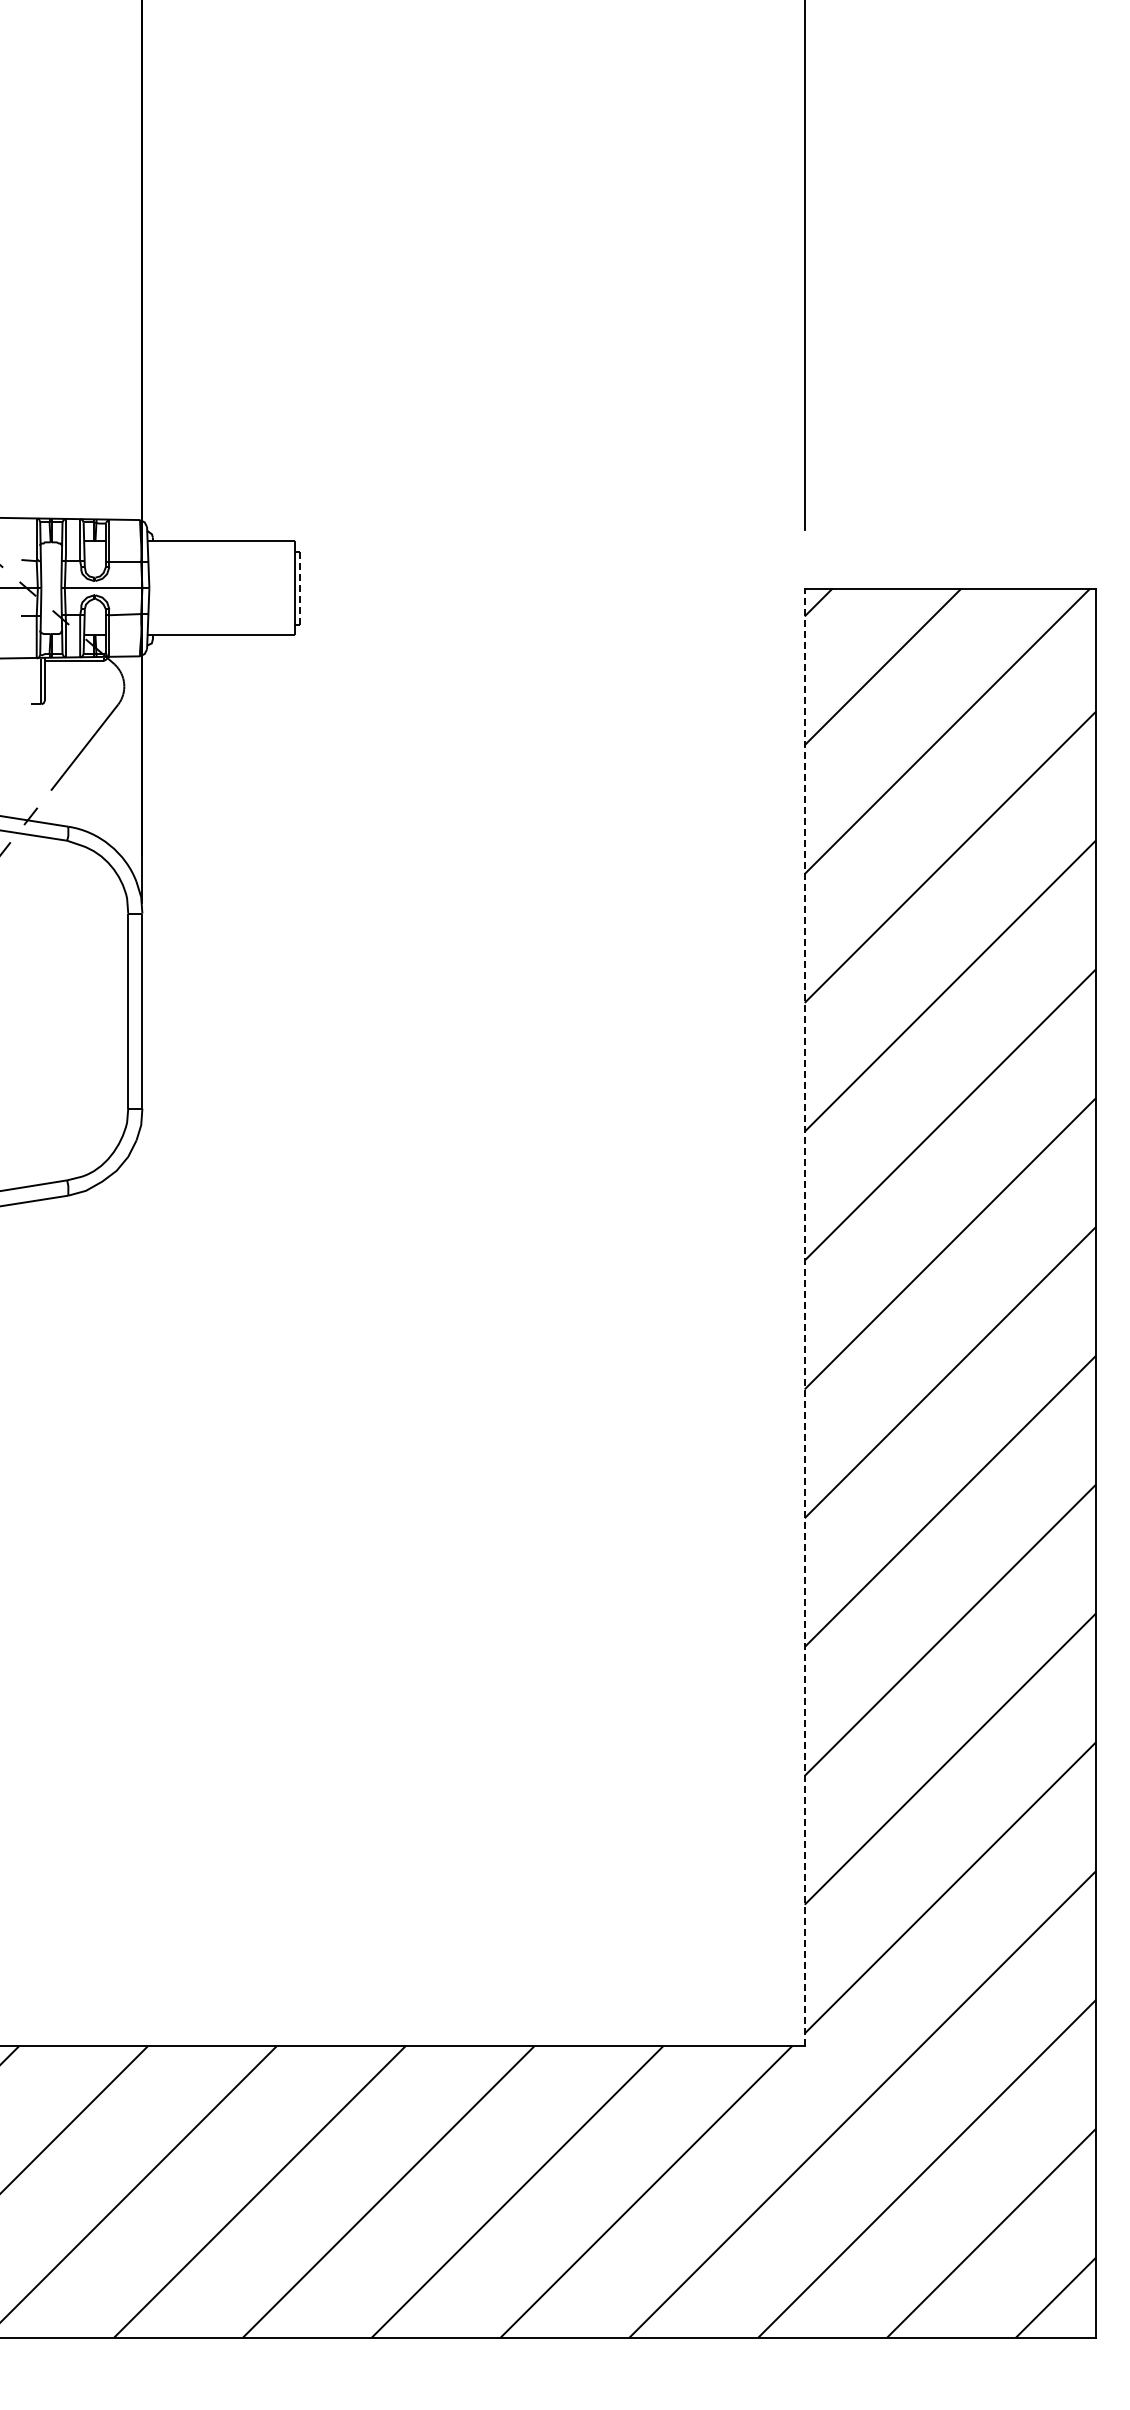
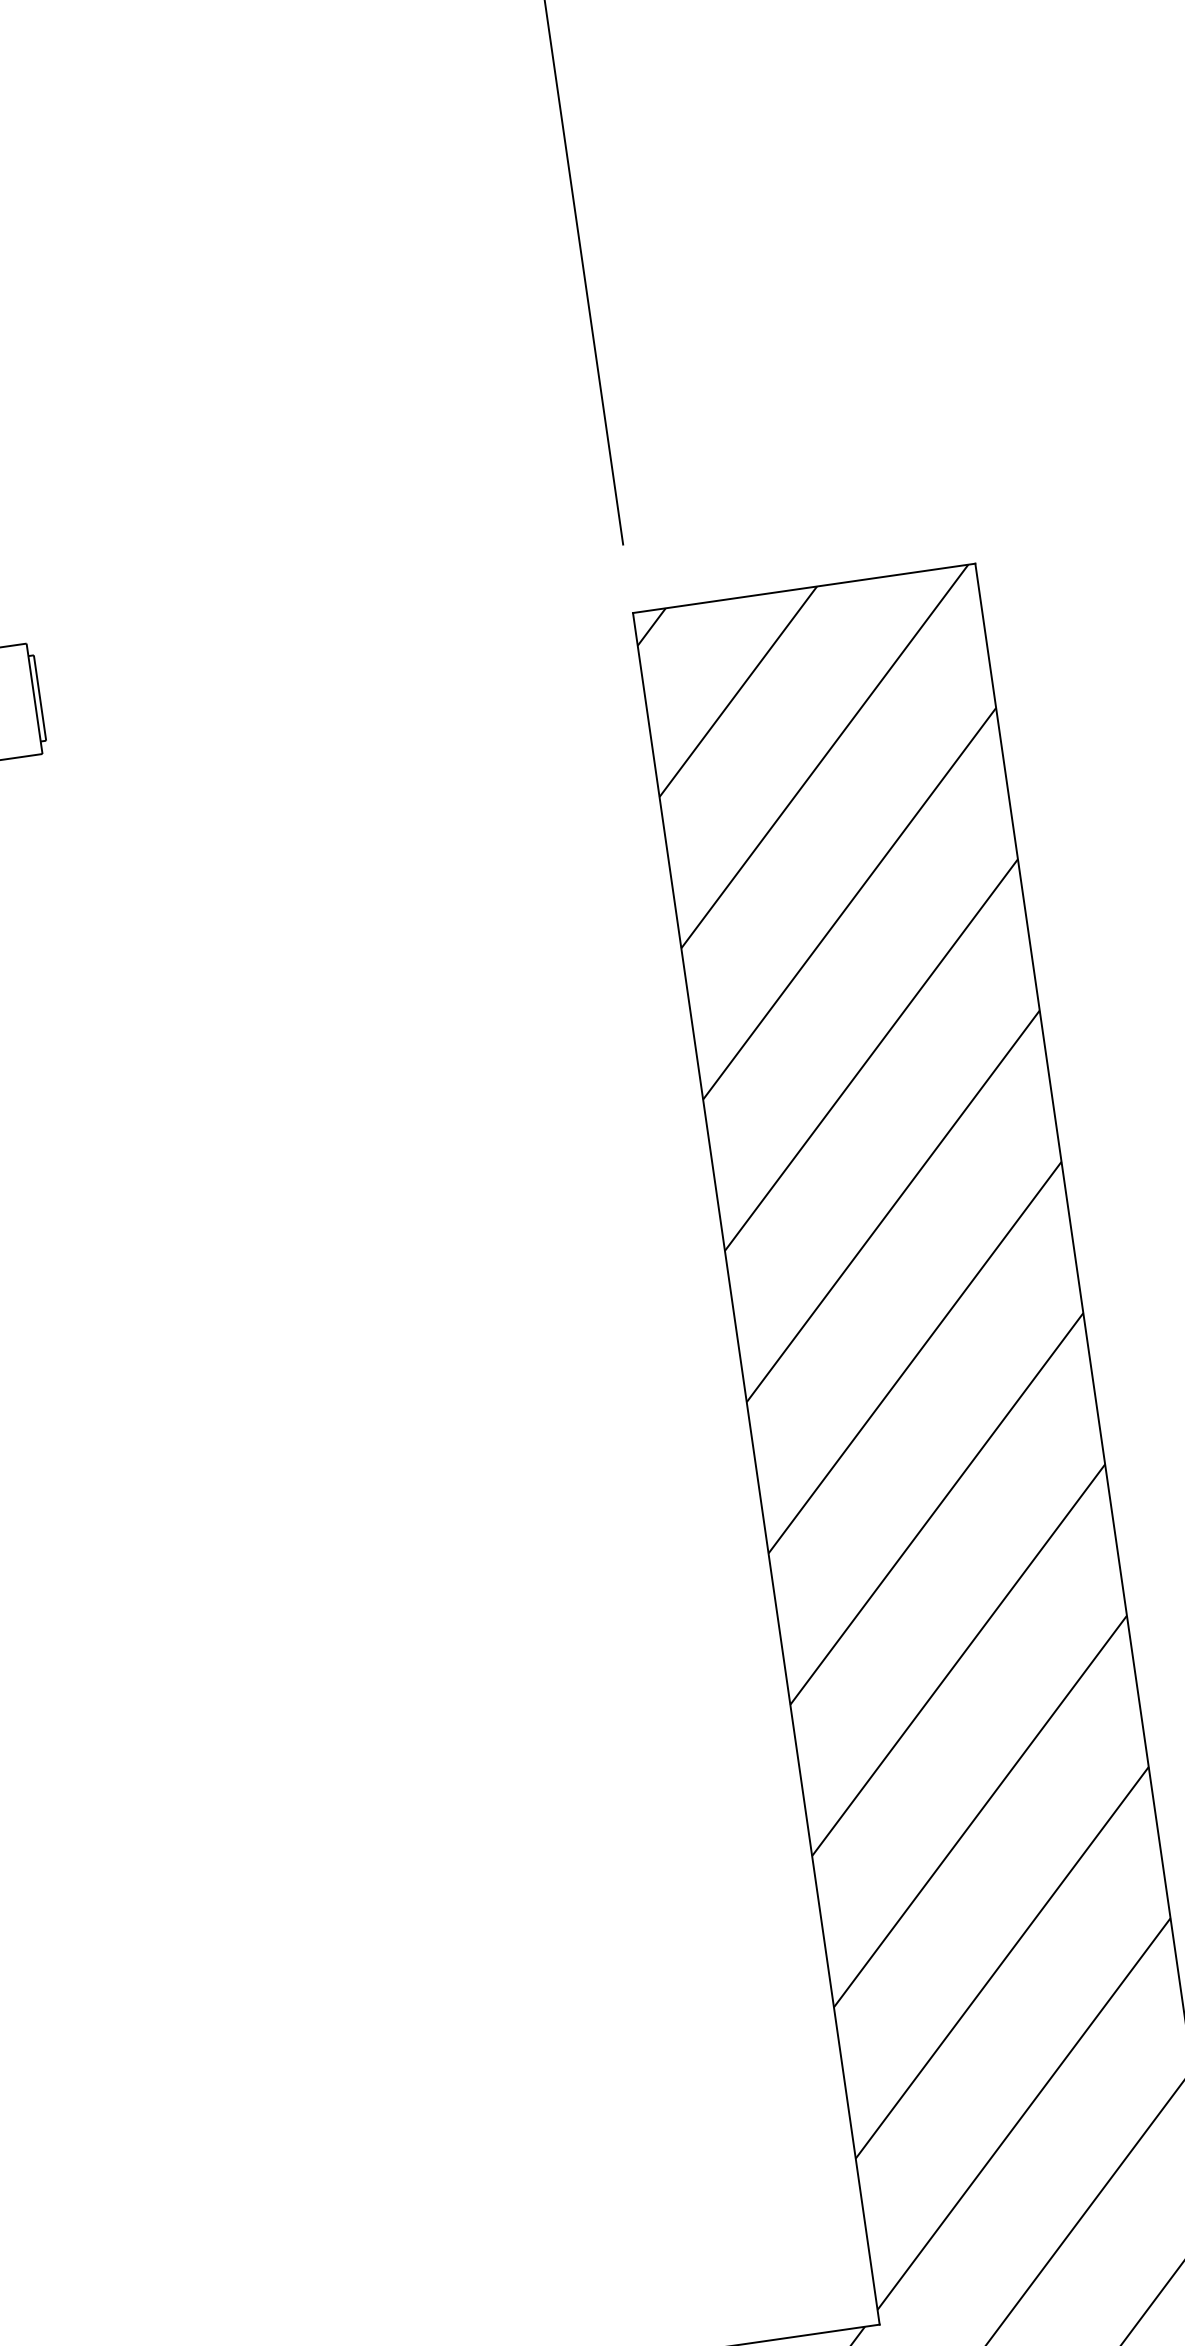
line: (299, 588) -> (39, 698), dashed -> solid
line: (804, 1317) -> (756, 1469), dashed -> solid

